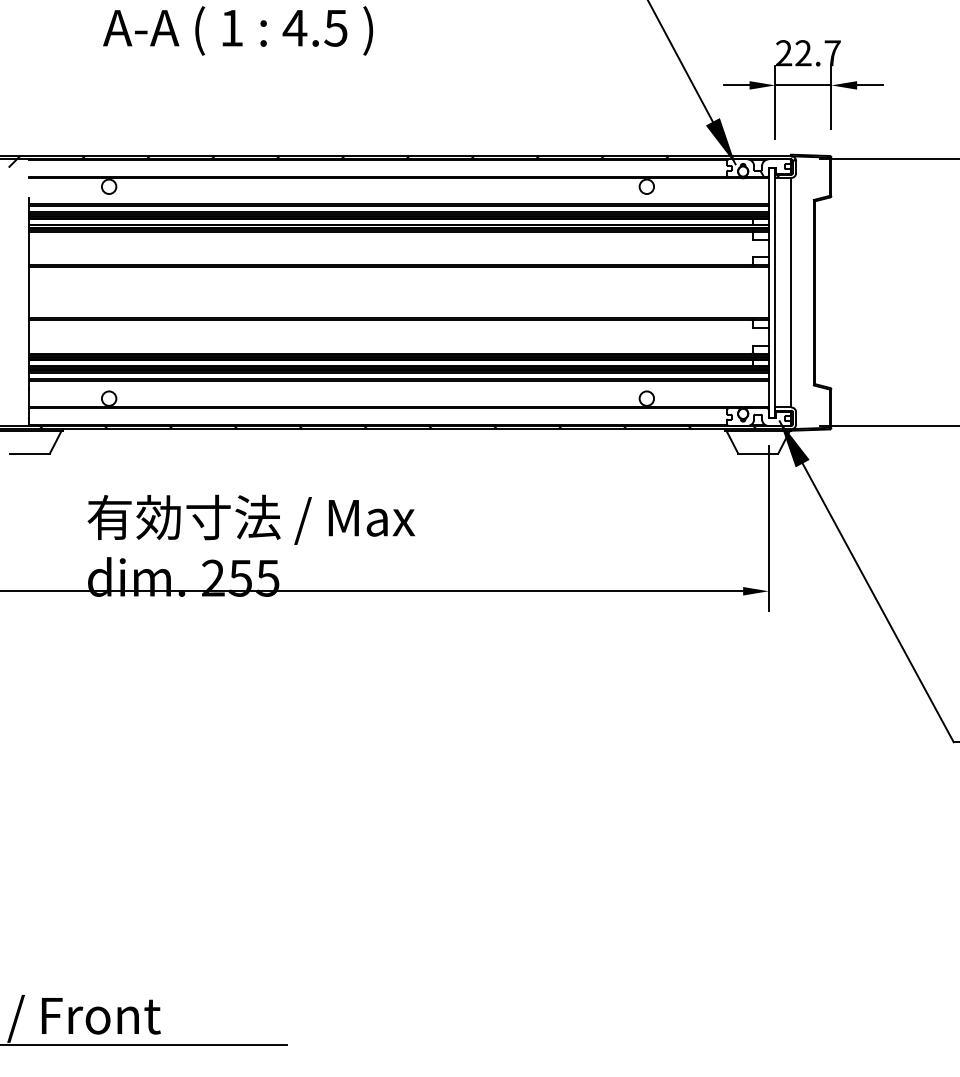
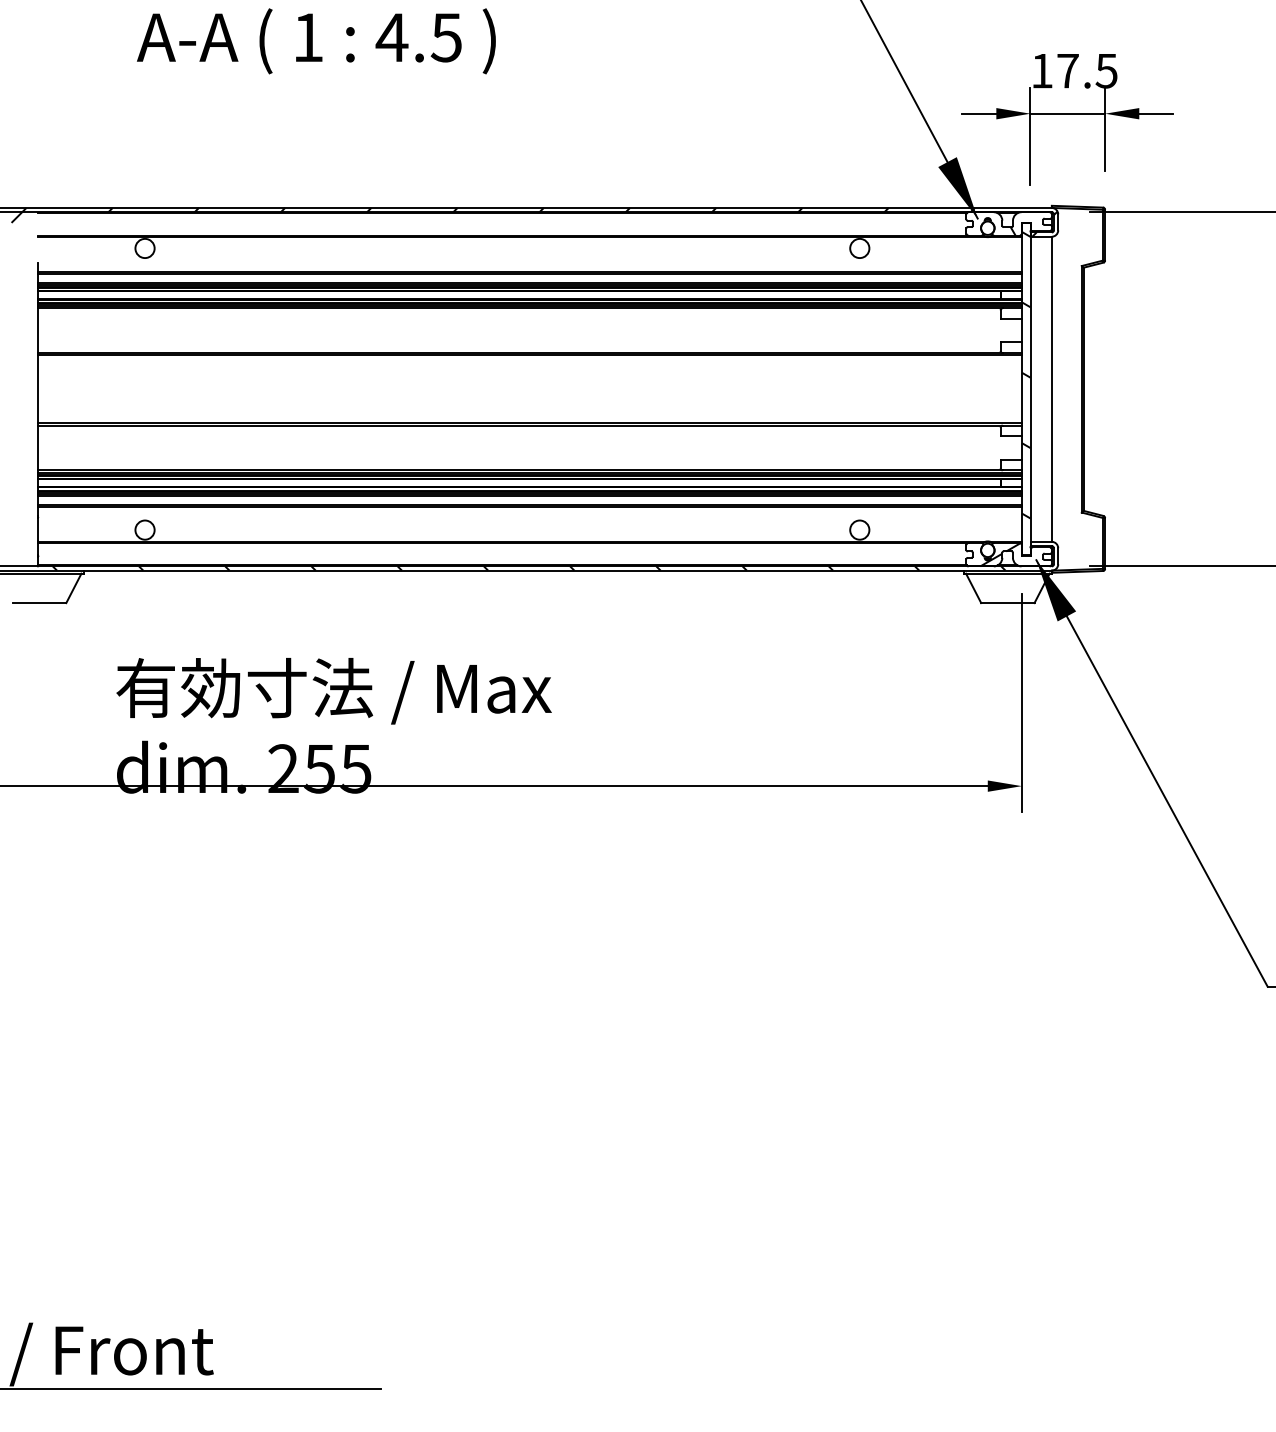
text: (808, 52) -> (1074, 70), 22.7 -> 17.5
hatch: (771, 281) -> (1025, 374), added
hatch: (752, 417) -> (1000, 554), added

